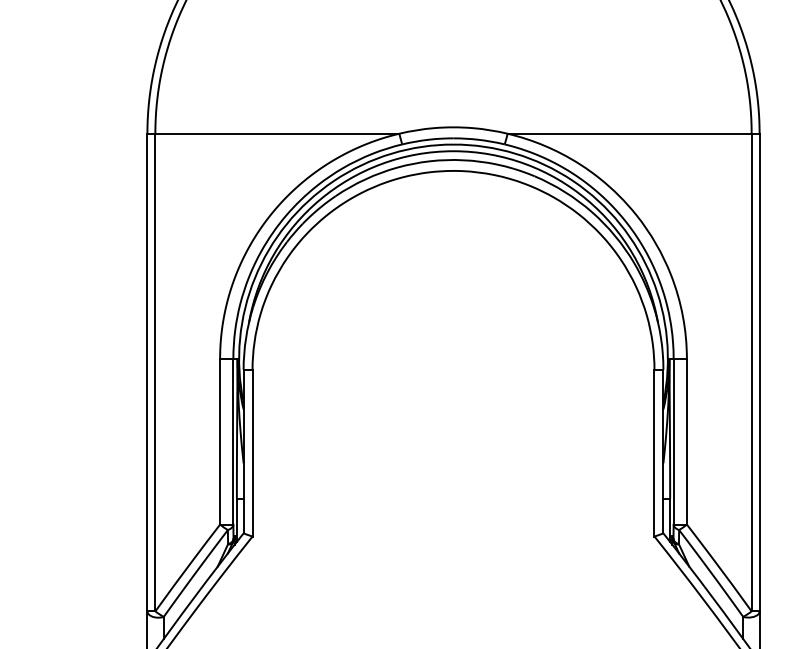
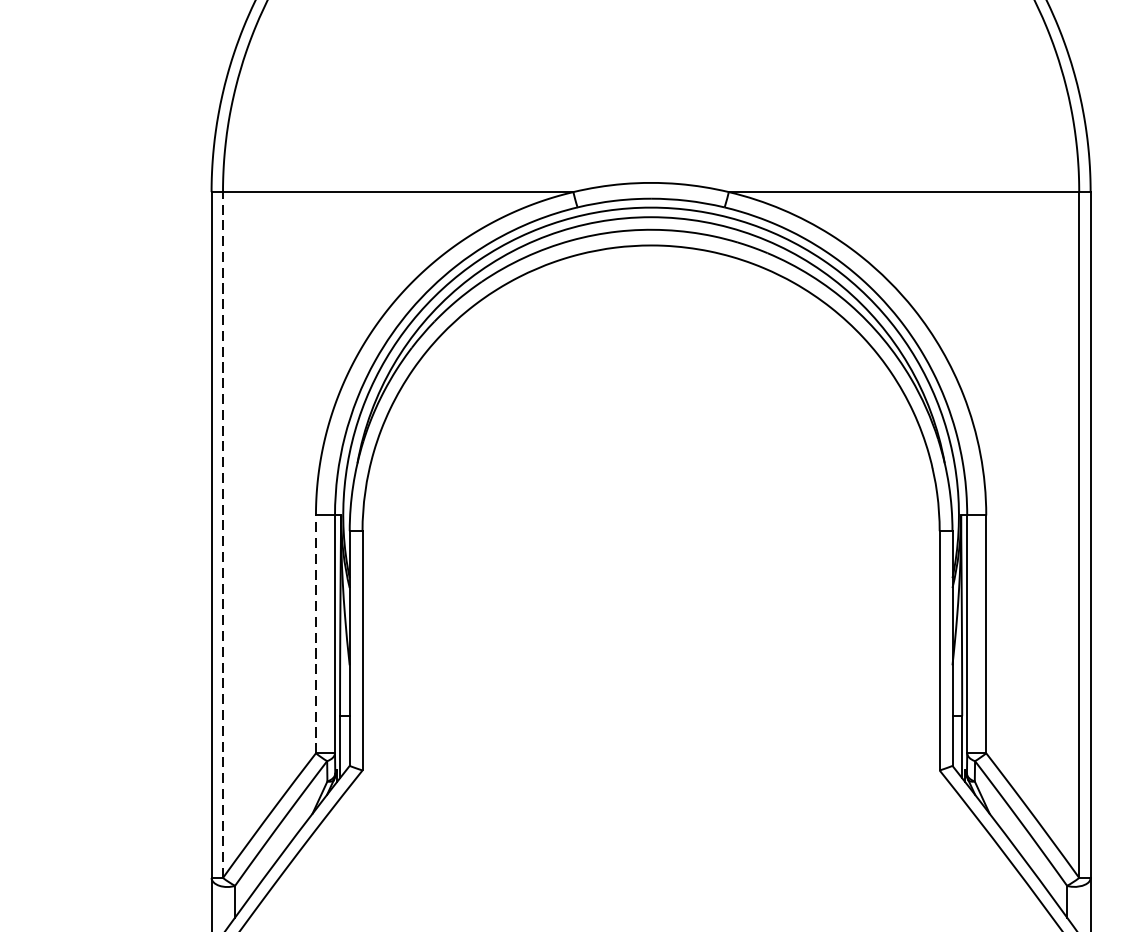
line: (155, 372) -> (223, 534), solid -> dashed
line: (220, 441) -> (316, 634), solid -> dashed

